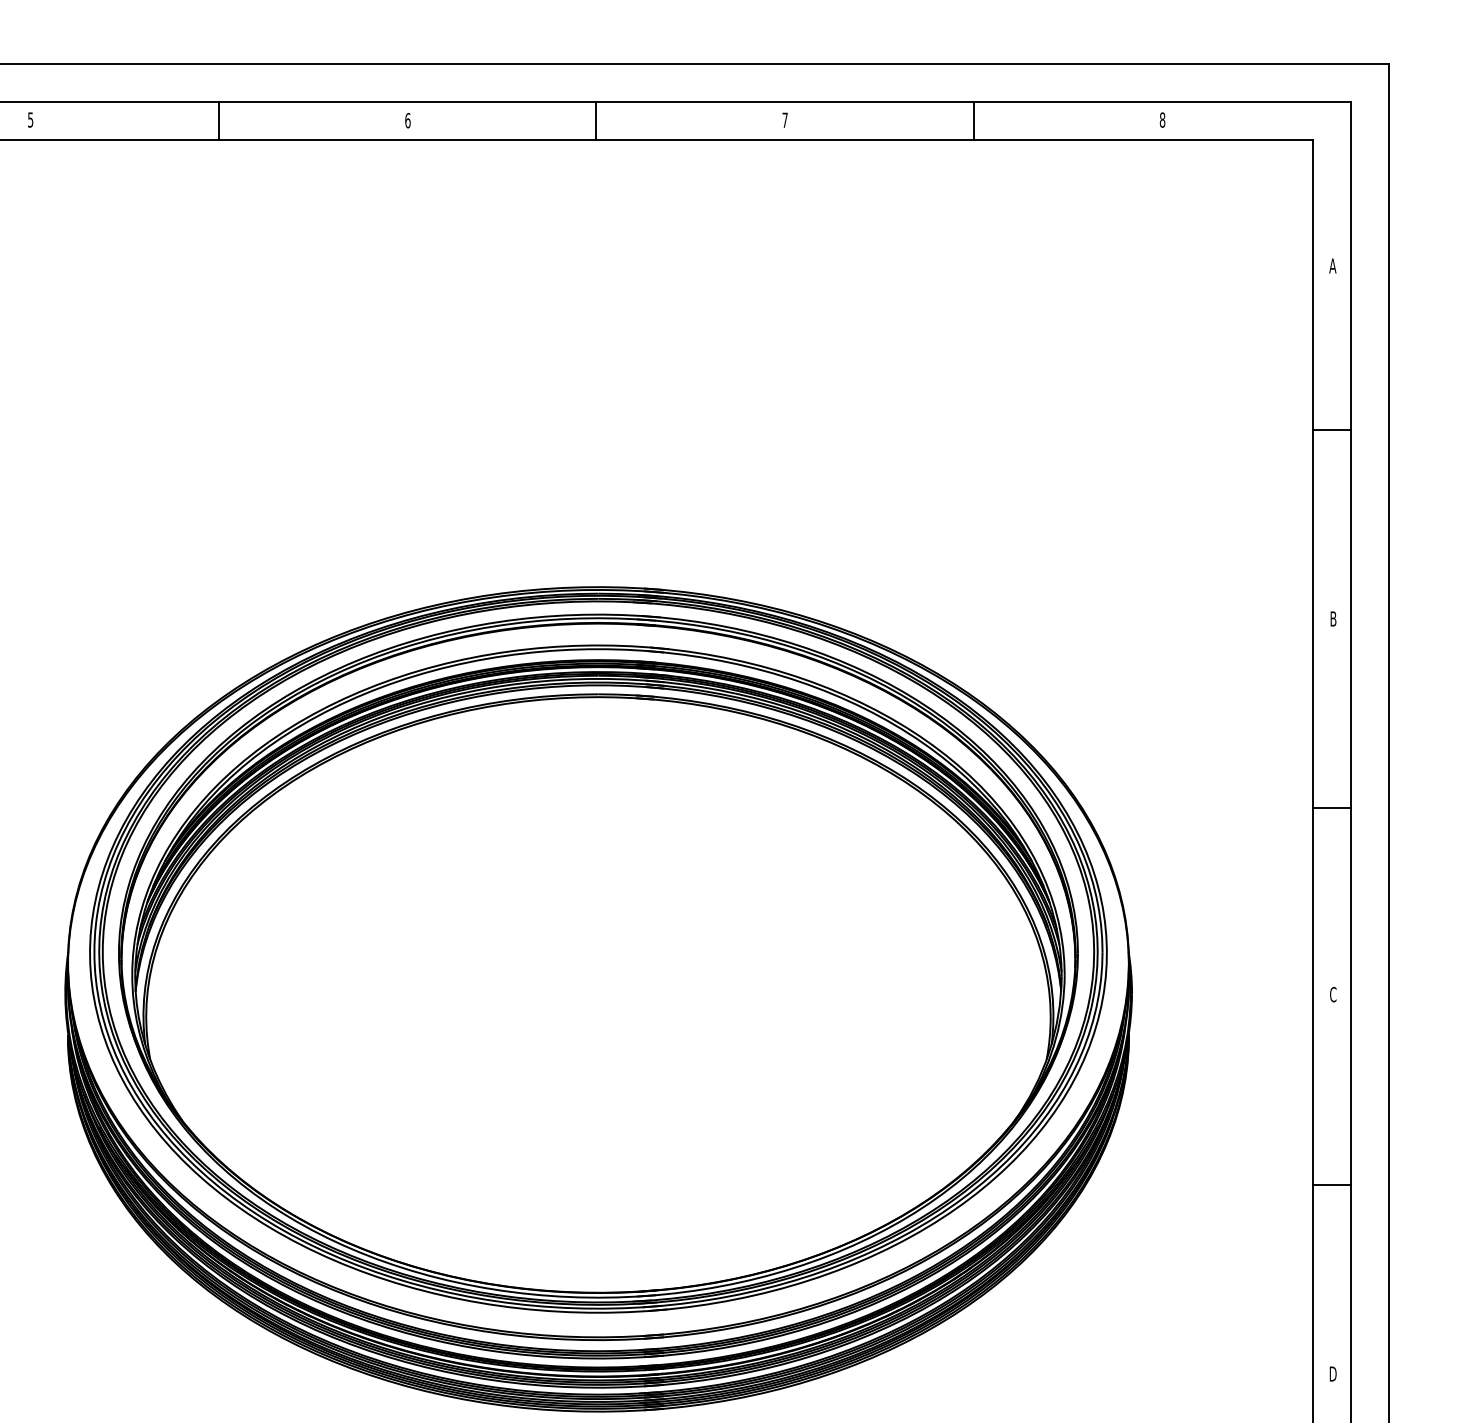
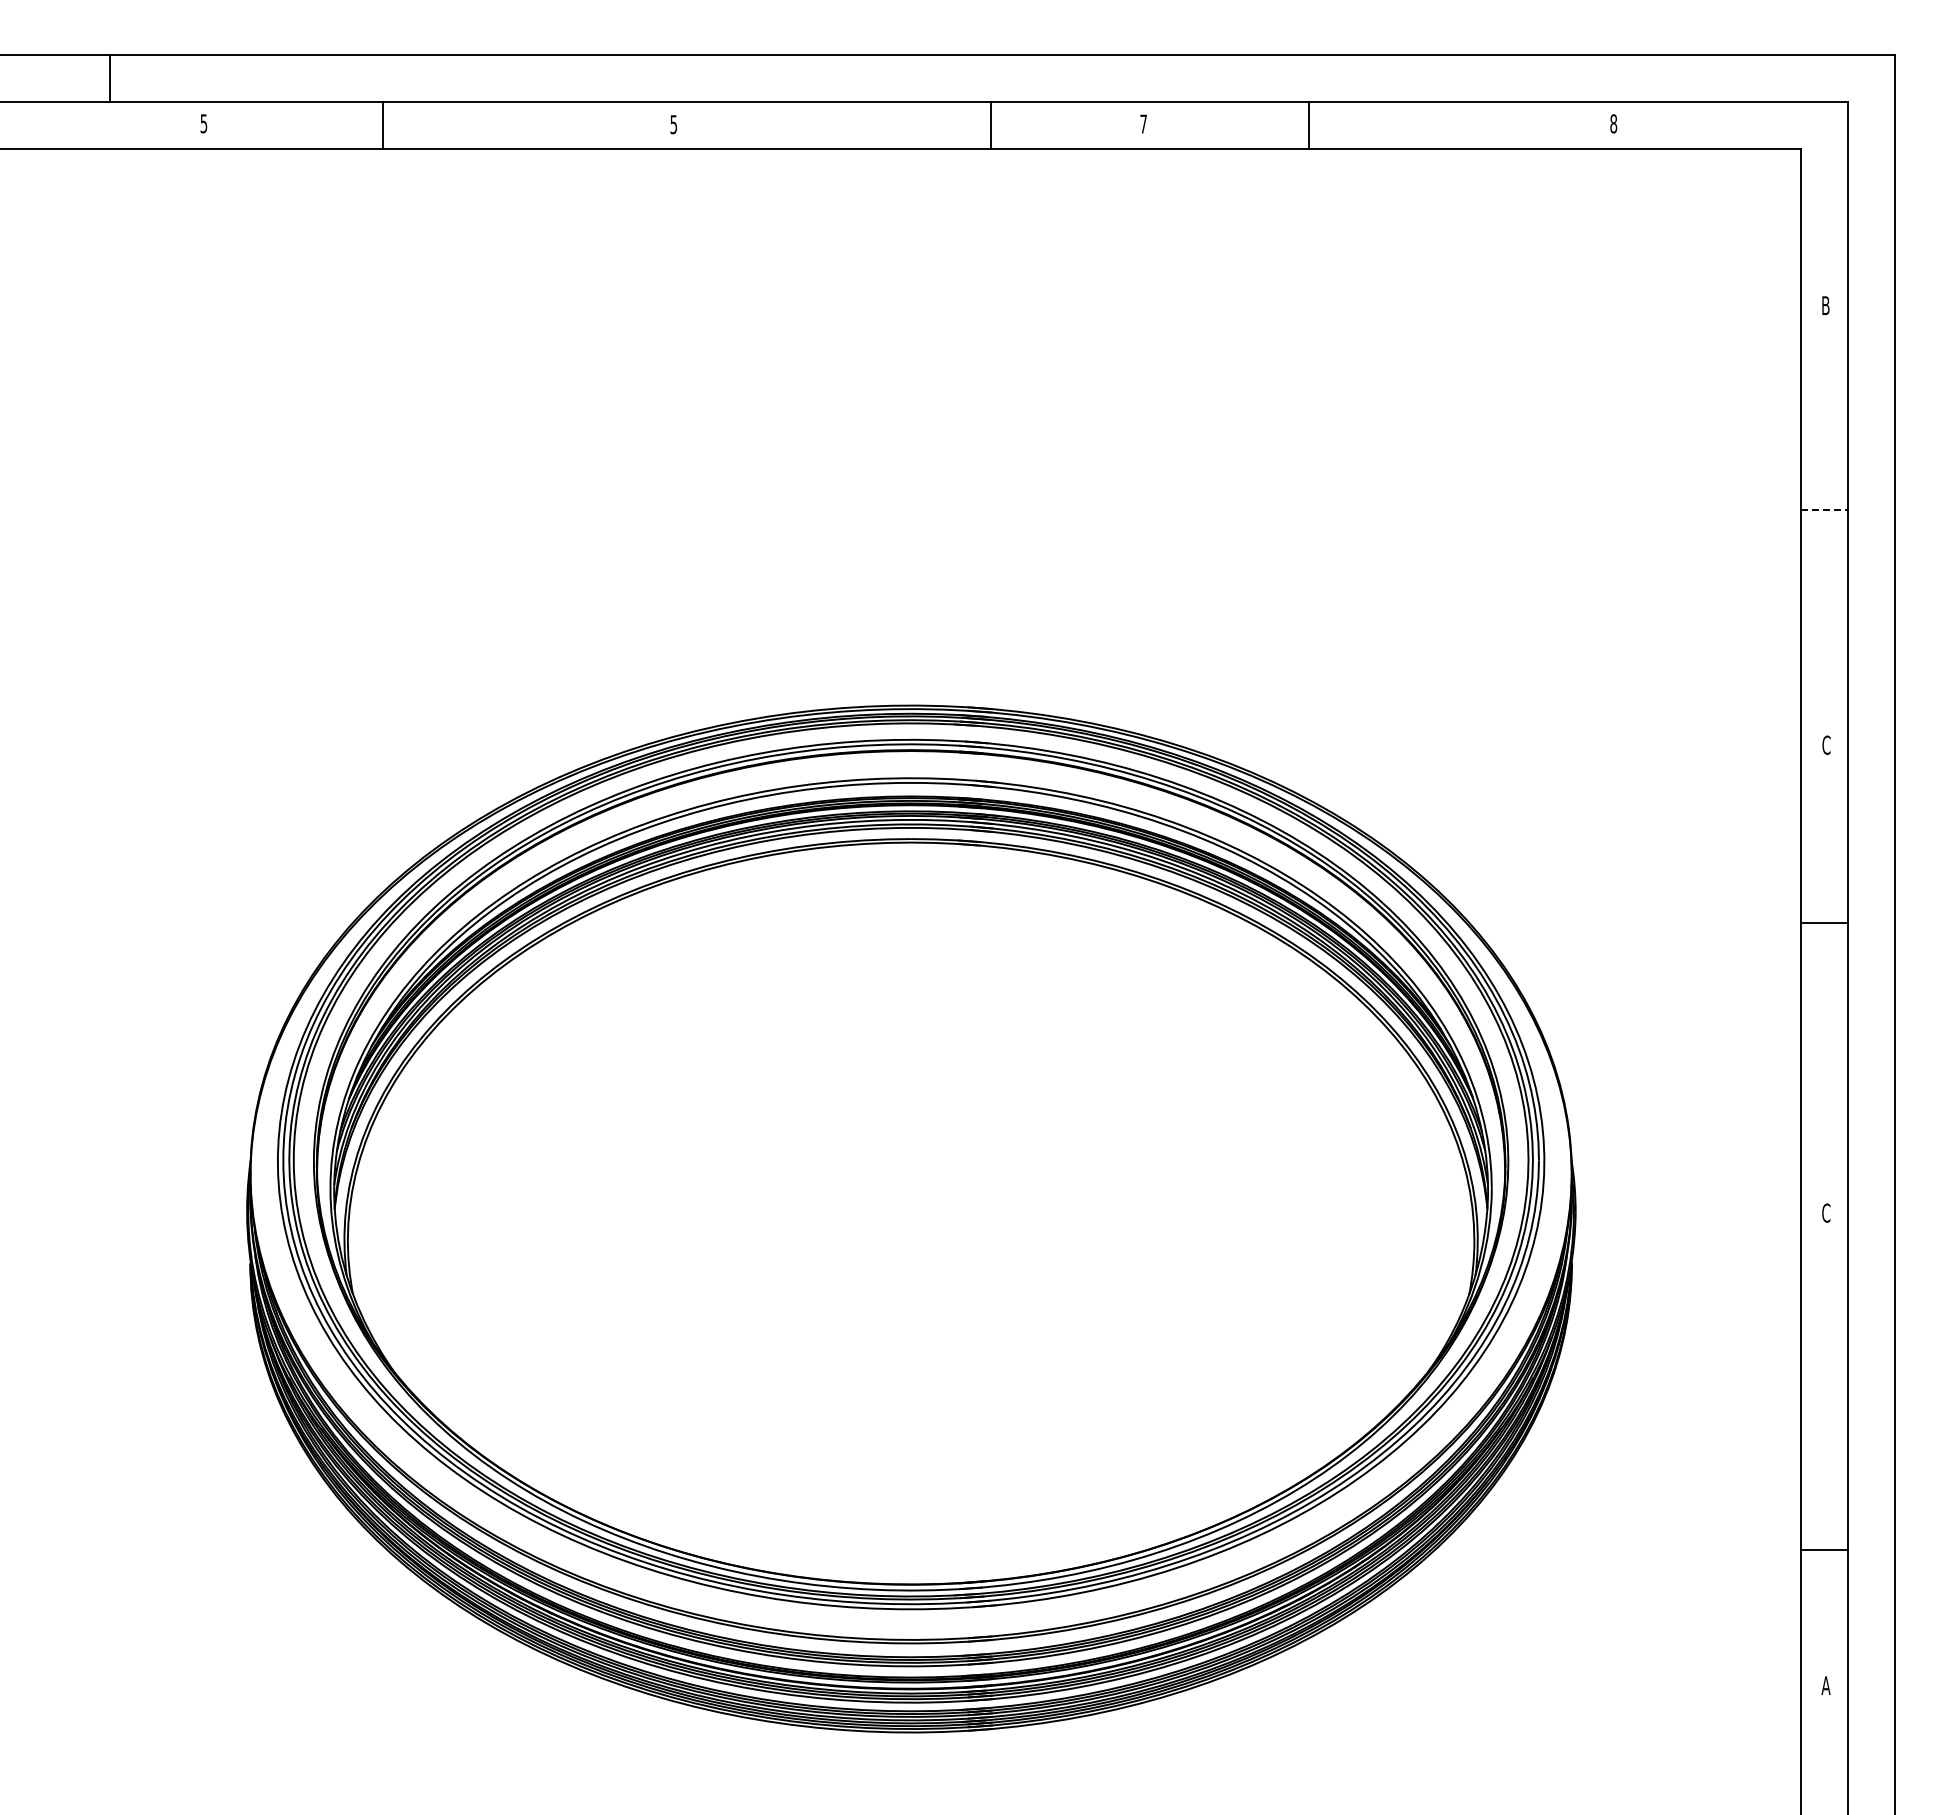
line: (218, 120) -> (382, 124), moved
text: (407, 120) -> (673, 124), 6 -> 5
line: (596, 120) -> (990, 124), moved
line: (973, 120) -> (1309, 124), moved
text: (1332, 265) -> (1825, 305), A -> B
line: (1332, 430) -> (1825, 510), solid -> dashed
text: (1333, 618) -> (1826, 744), B -> C
line: (1331, 807) -> (1824, 923), moved
line: (1331, 1185) -> (1824, 1550), moved
text: (1332, 1373) -> (1825, 1685), D -> A

